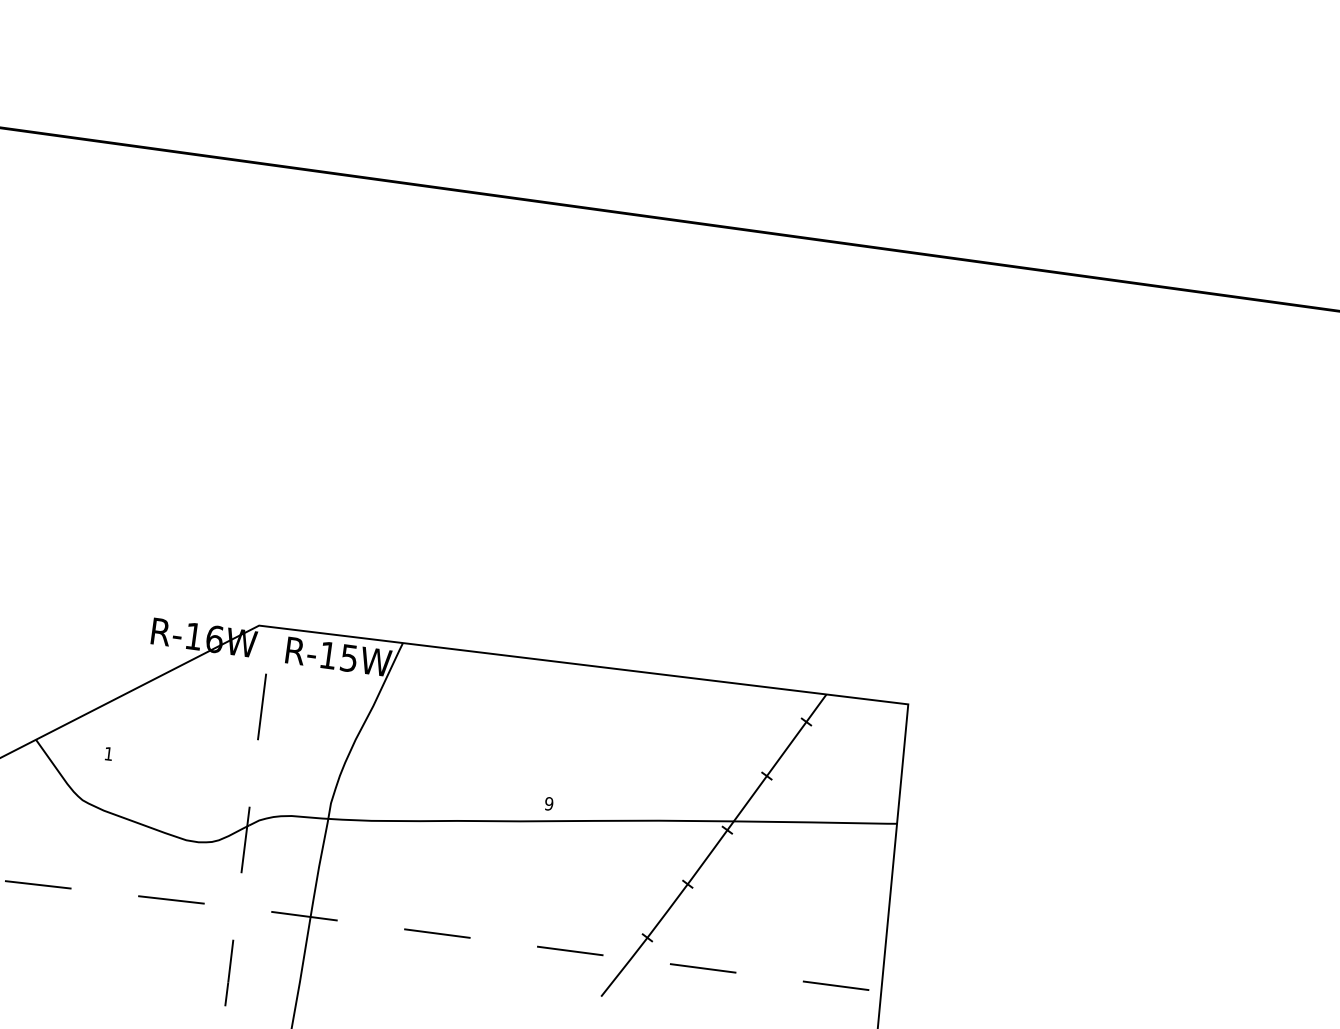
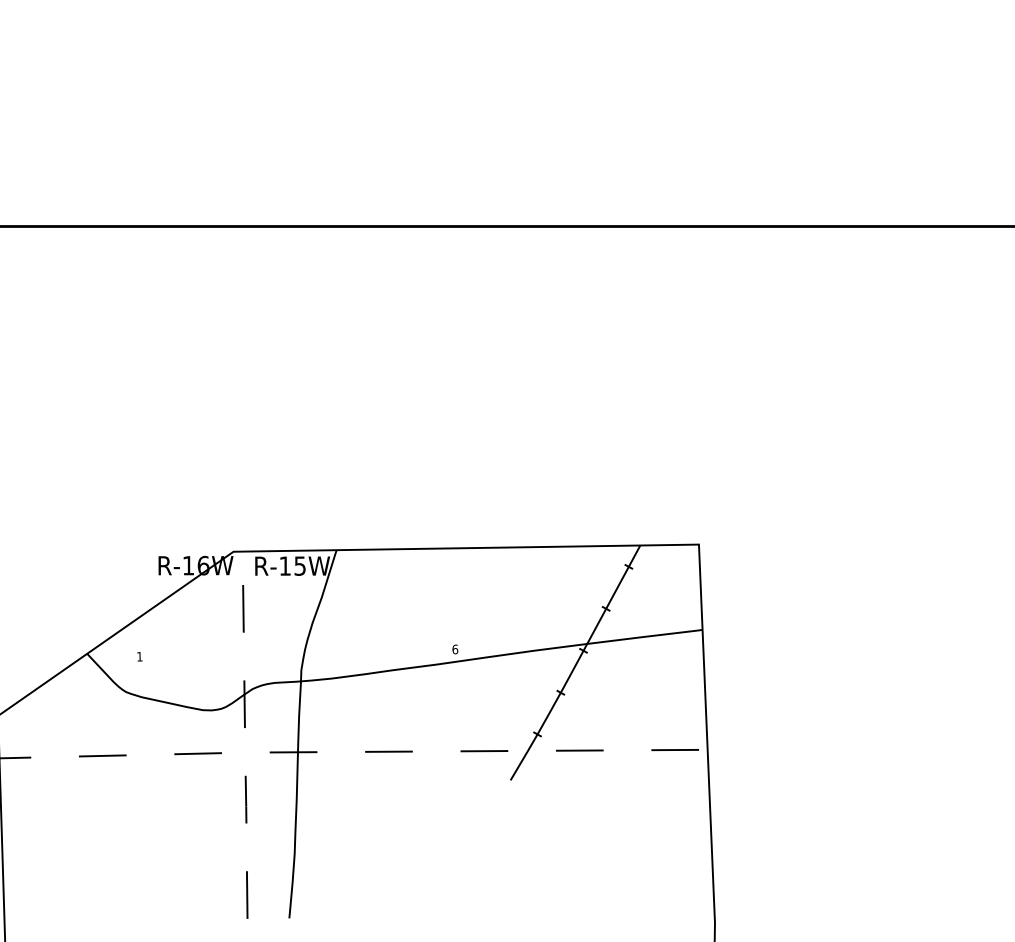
text: (549, 803) -> (455, 649), 9 -> 6

